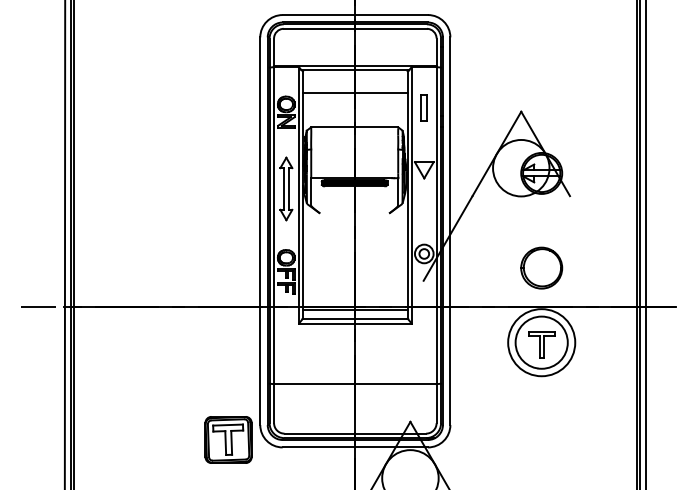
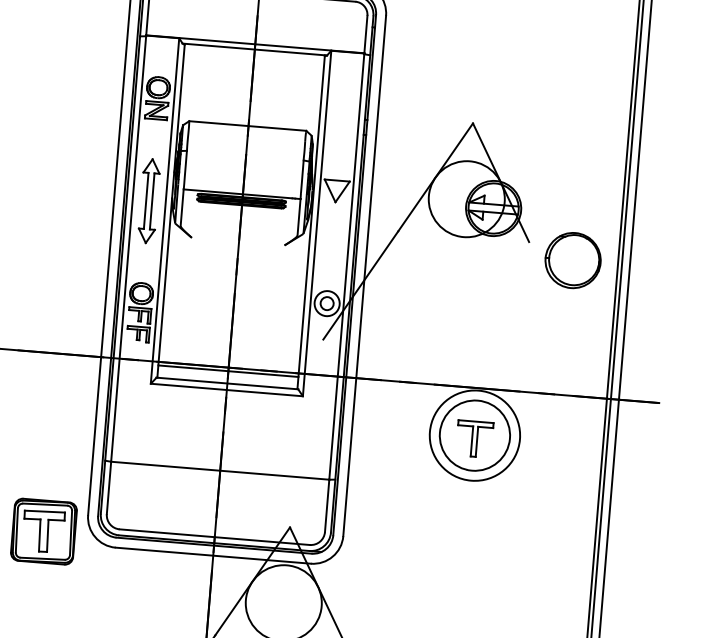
line: (355, 92) -> (252, 79), removed
part: (423, 107) -> (342, 106), removed
part: (541, 267) -> (572, 259), moved

